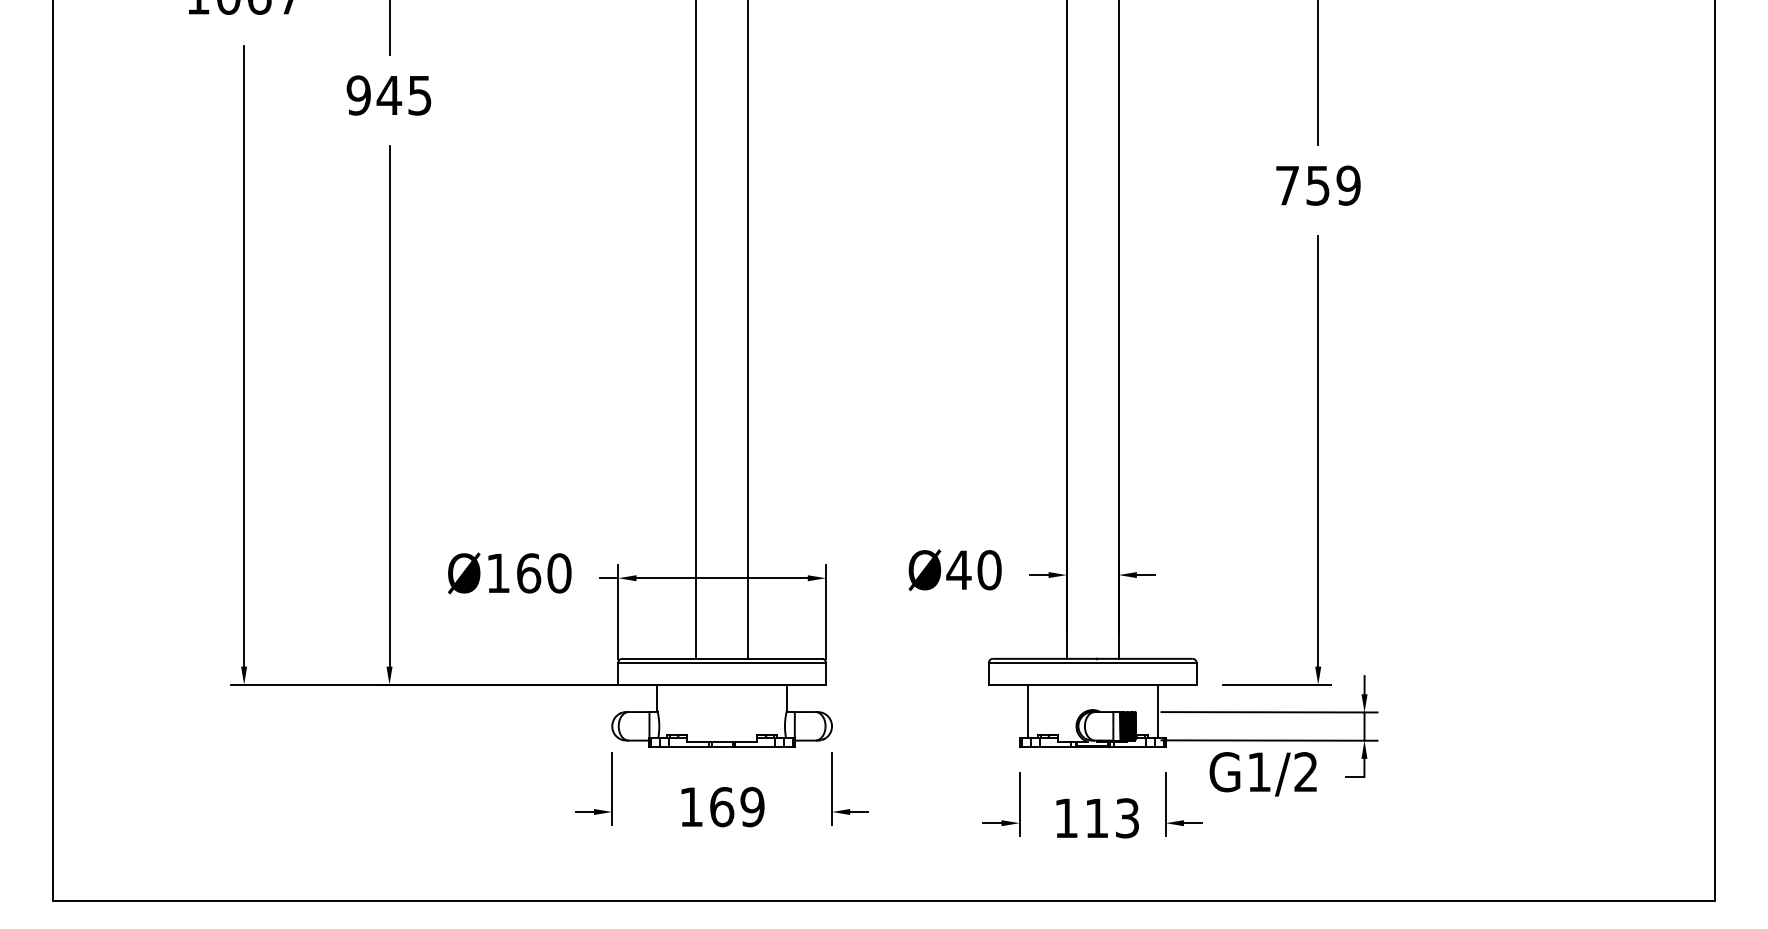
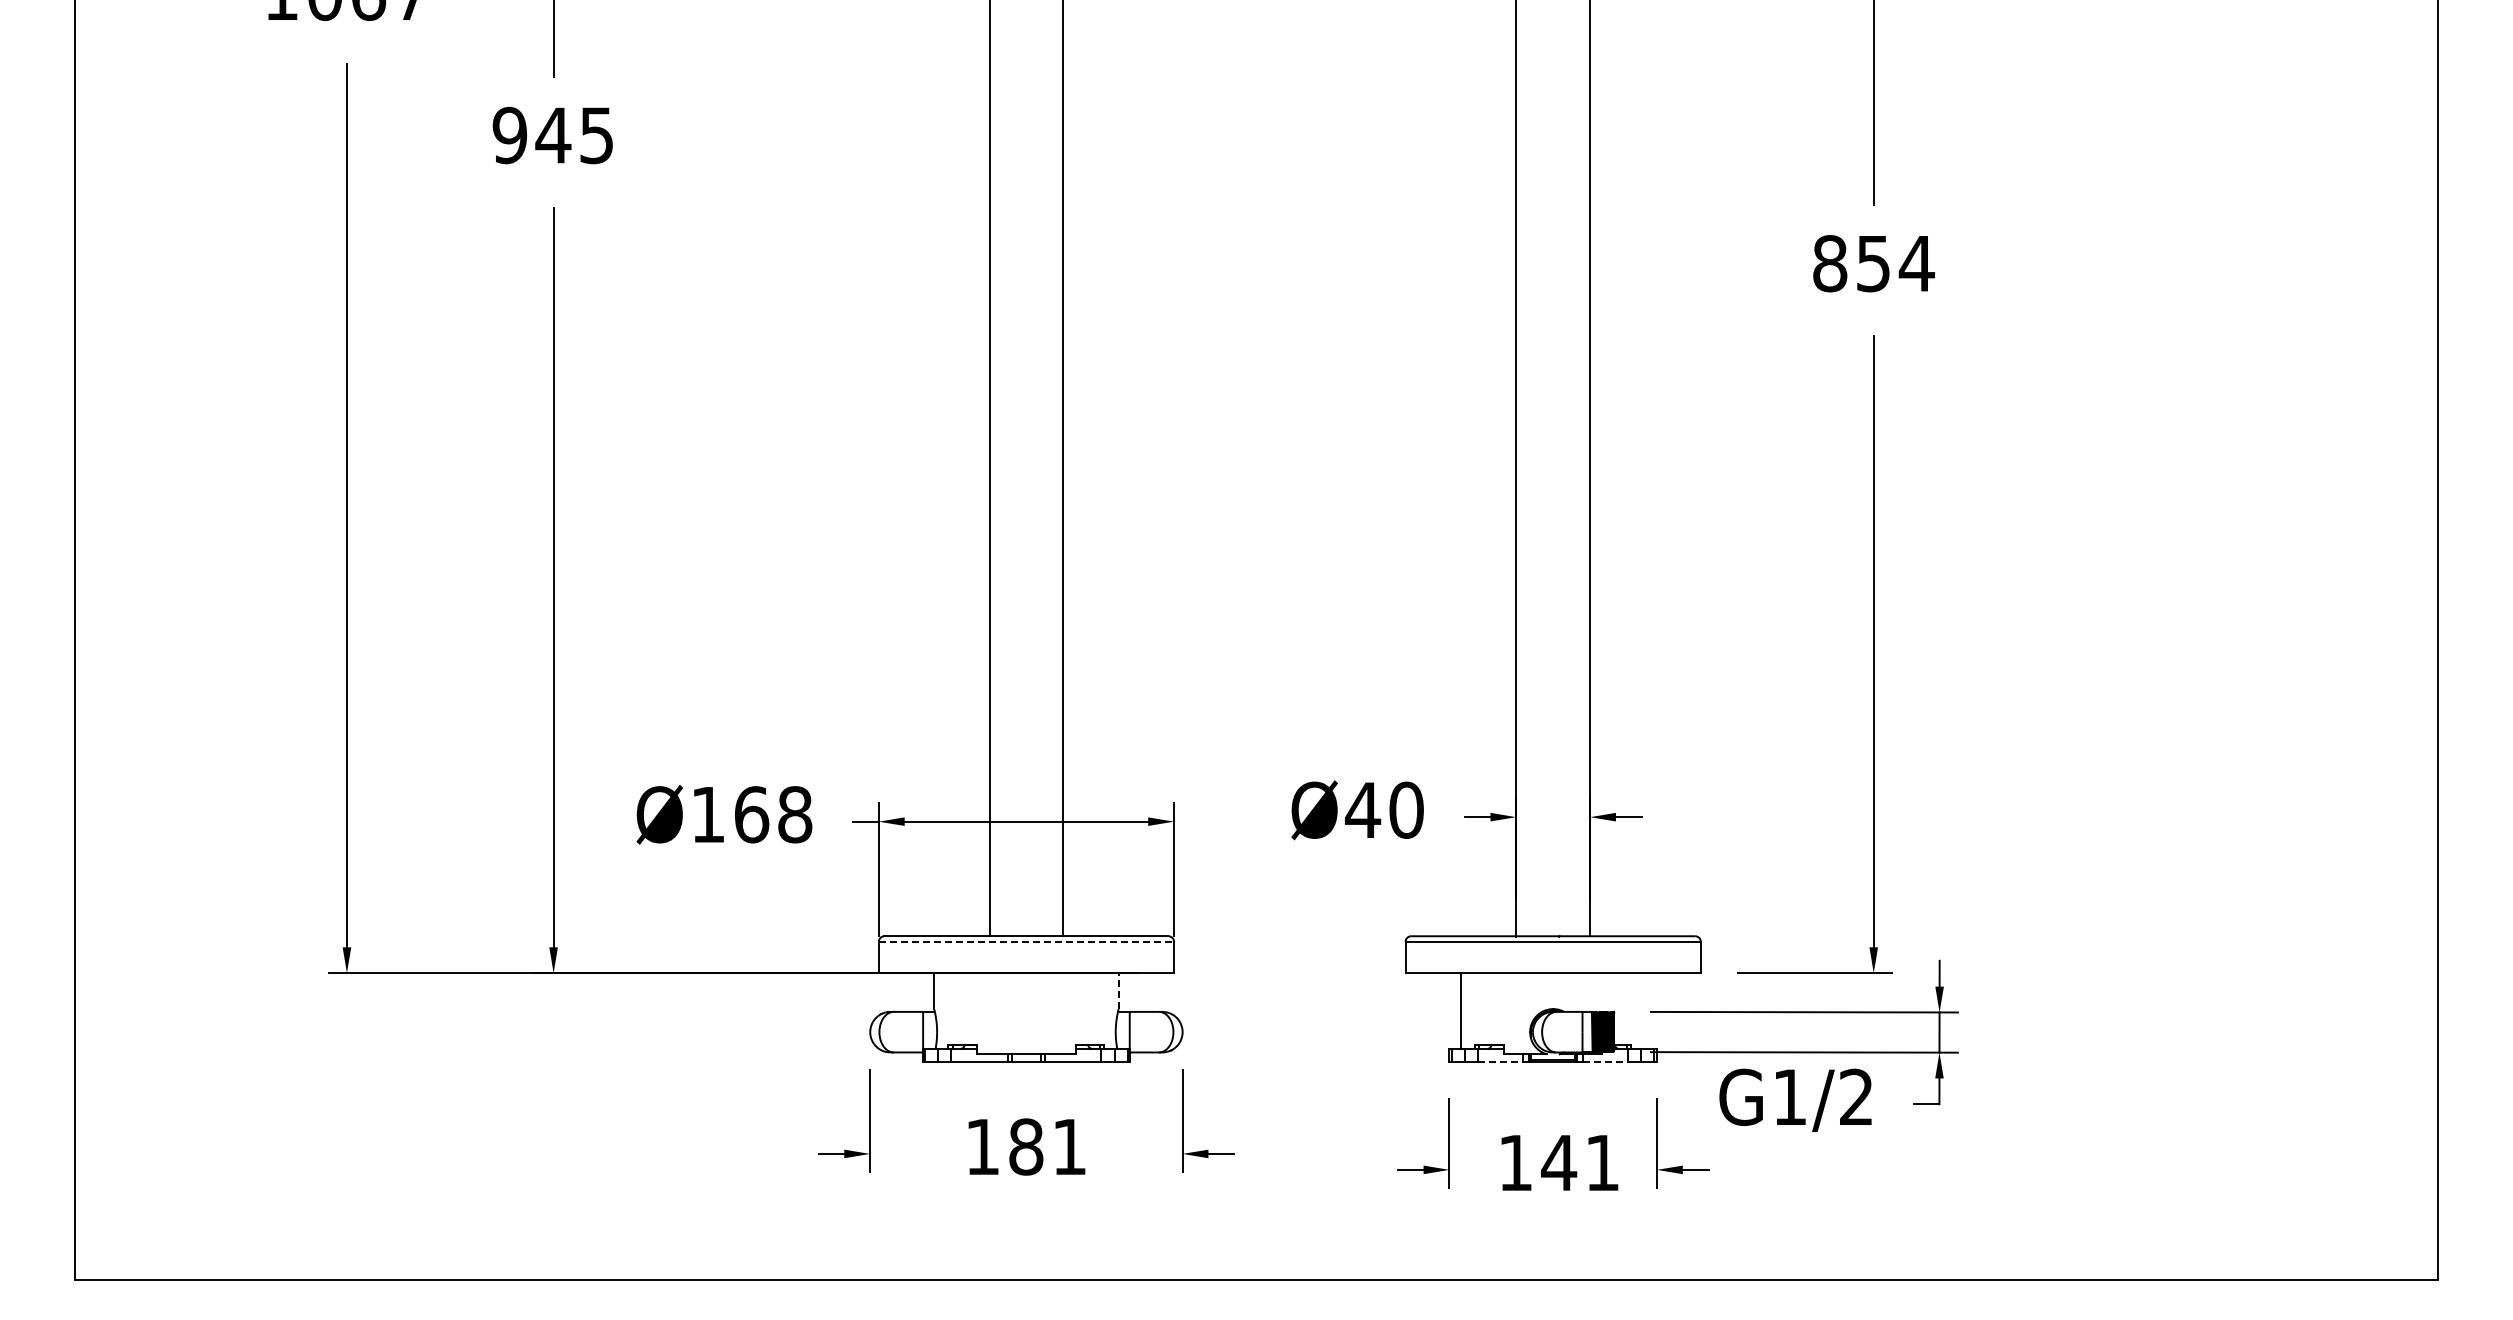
text: (1318, 185) -> (1873, 263), 759 -> 854
text: (559, 573) -> (795, 814), Ø160 -> Ø168
line: (722, 662) -> (1026, 941), solid -> dashed
line: (786, 697) -> (1118, 991), solid -> dashed
line: (1157, 711) -> (1645, 1010), removed
line: (1056, 746) -> (1501, 1061), solid -> dashed
line: (1130, 746) -> (1606, 1061), solid -> dashed
text: (736, 806) -> (1047, 1146), 169 -> 181
text: (1111, 818) -> (1579, 1162), 113 -> 141

